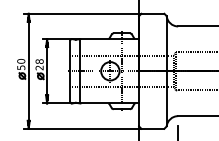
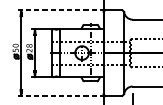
line: (82, 13) -> (61, 10), solid -> dashed
line: (82, 128) -> (61, 95), solid -> dashed

